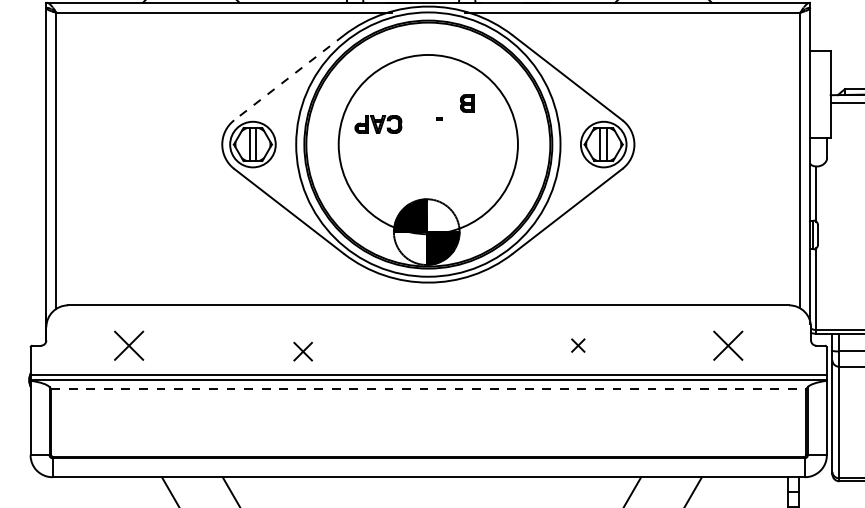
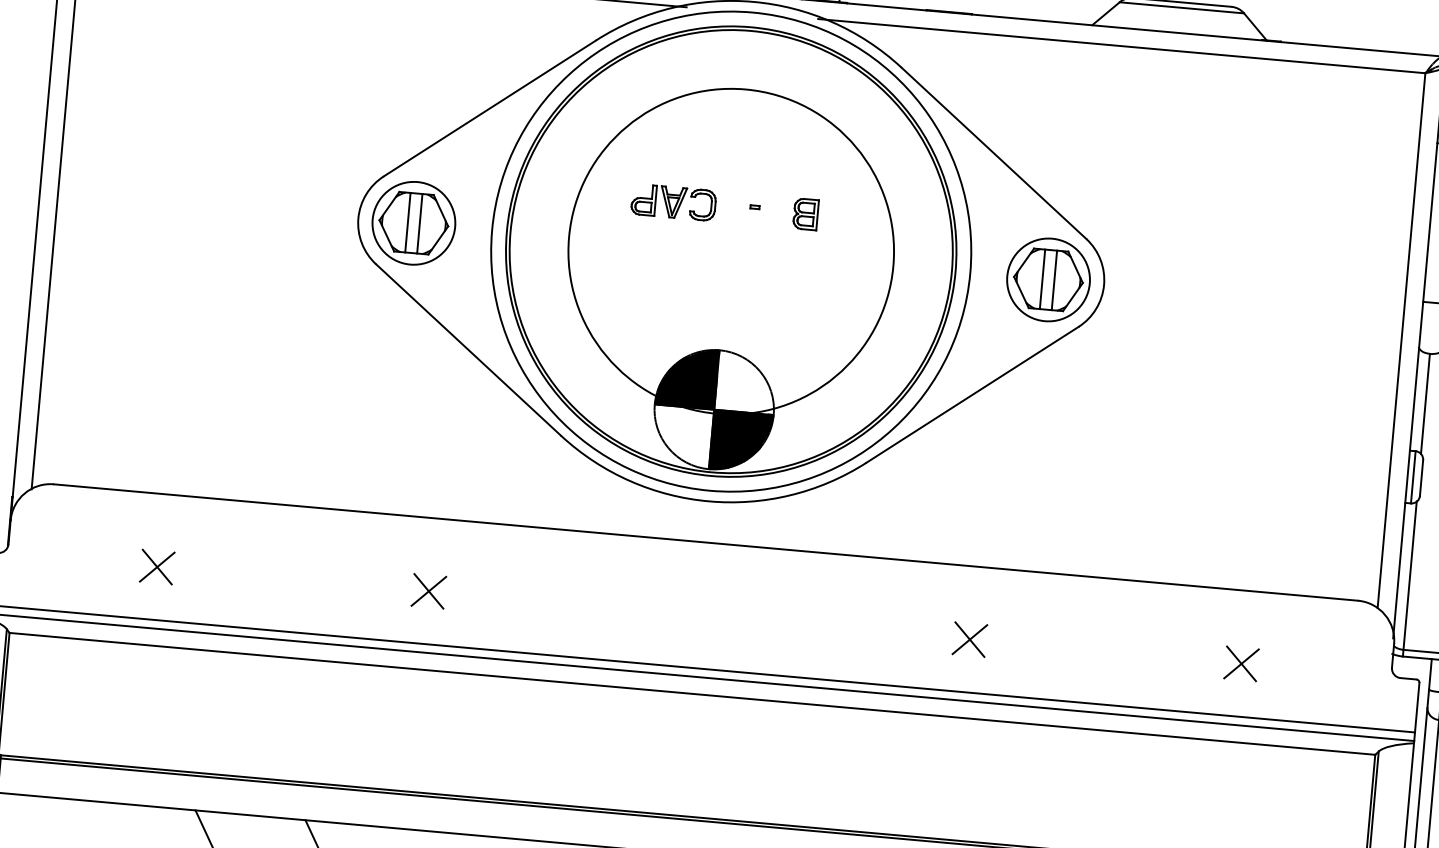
line: (288, 78) -> (488, 109), dashed -> solid
part: (467, 103) -> (805, 214), moved
part: (378, 124) -> (673, 202), moved
part: (128, 345) -> (156, 566), size x0.62
part: (578, 345) -> (970, 639), size x1.43
part: (728, 345) -> (1241, 663), size x0.62
part: (302, 351) -> (427, 590), moved
line: (429, 389) -> (693, 694), dashed -> solid

